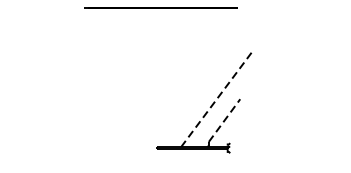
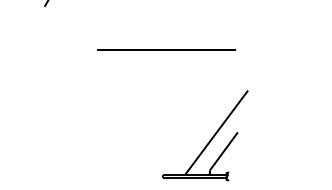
line: (216, 99) -> (216, 132), dashed -> solid
line: (224, 120) -> (223, 151), dashed -> solid

